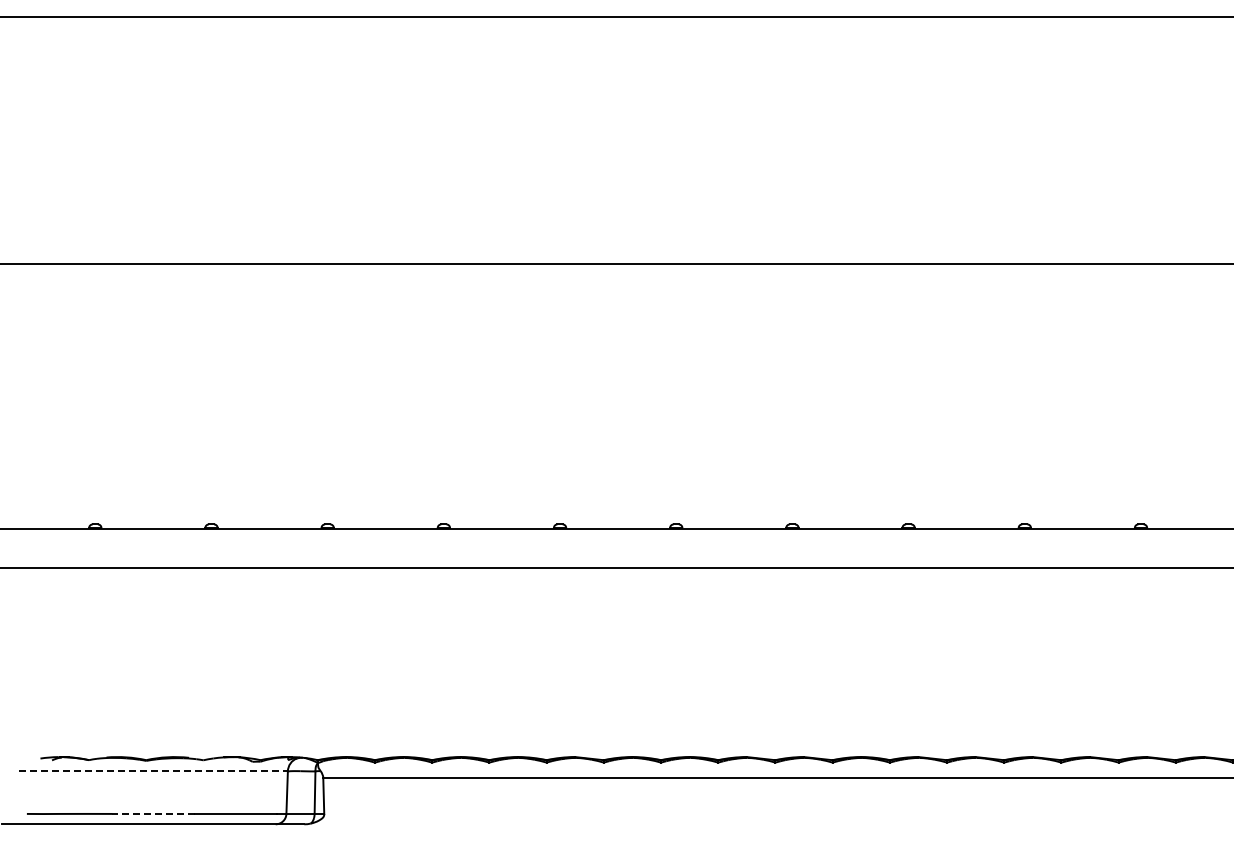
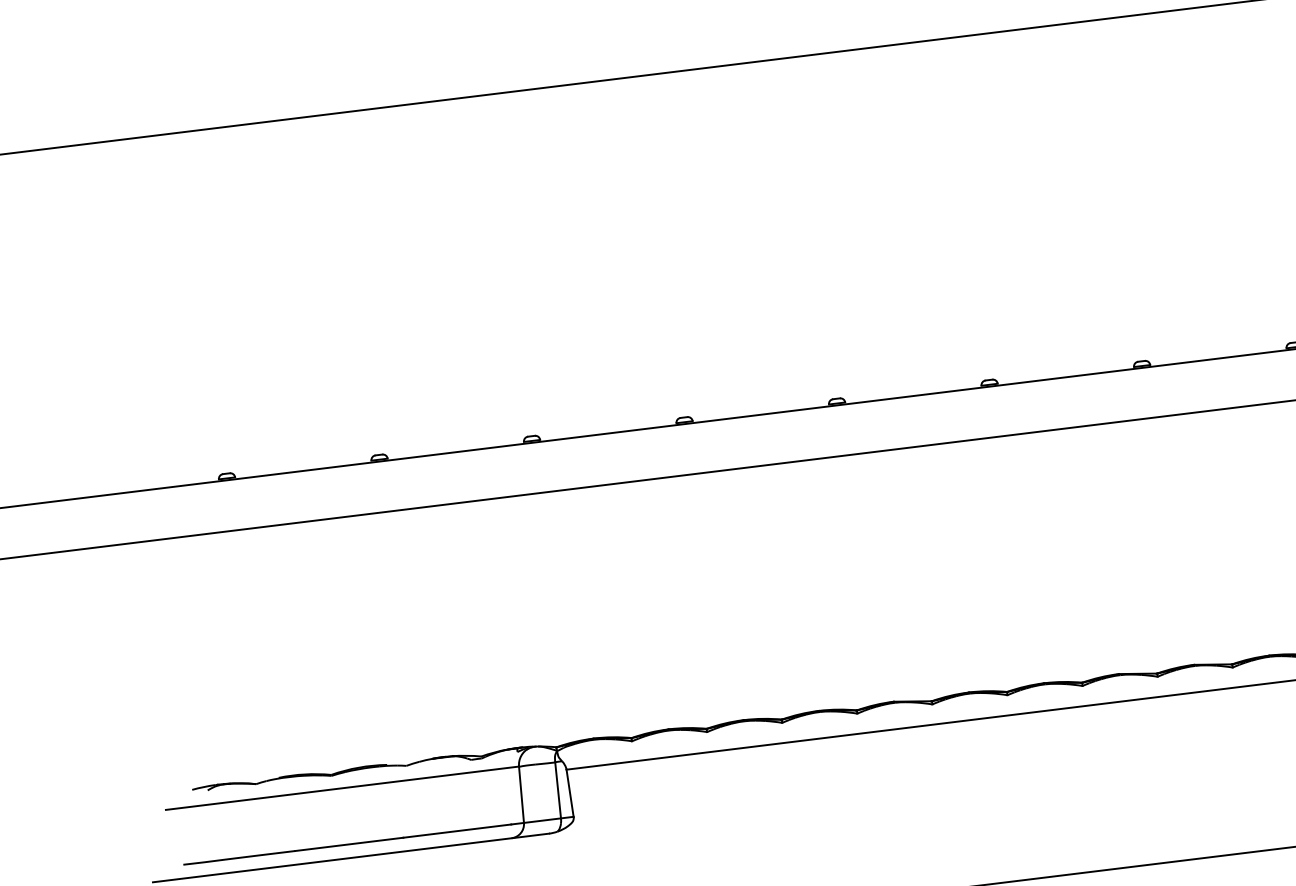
line: (153, 771) -> (342, 788), dashed -> solid
line: (152, 813) -> (348, 843), dashed -> solid

